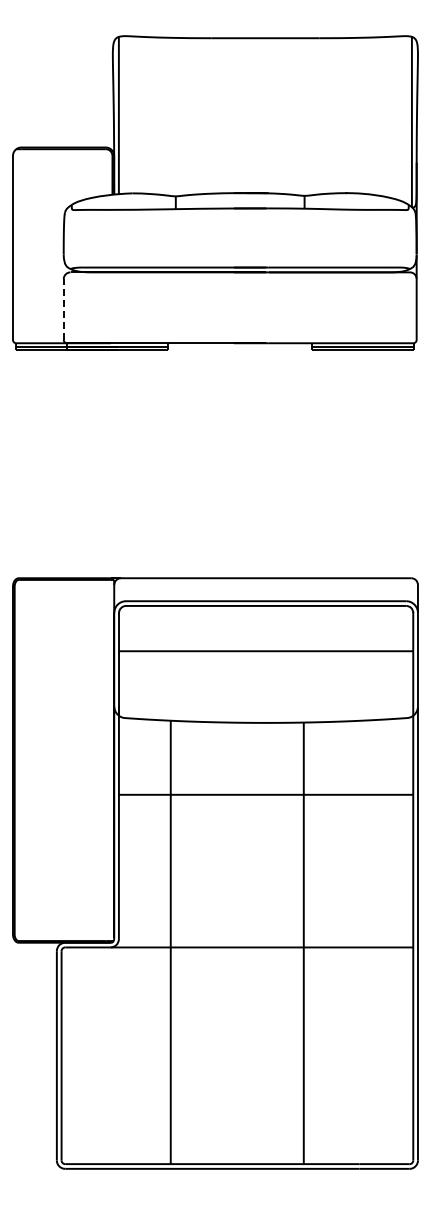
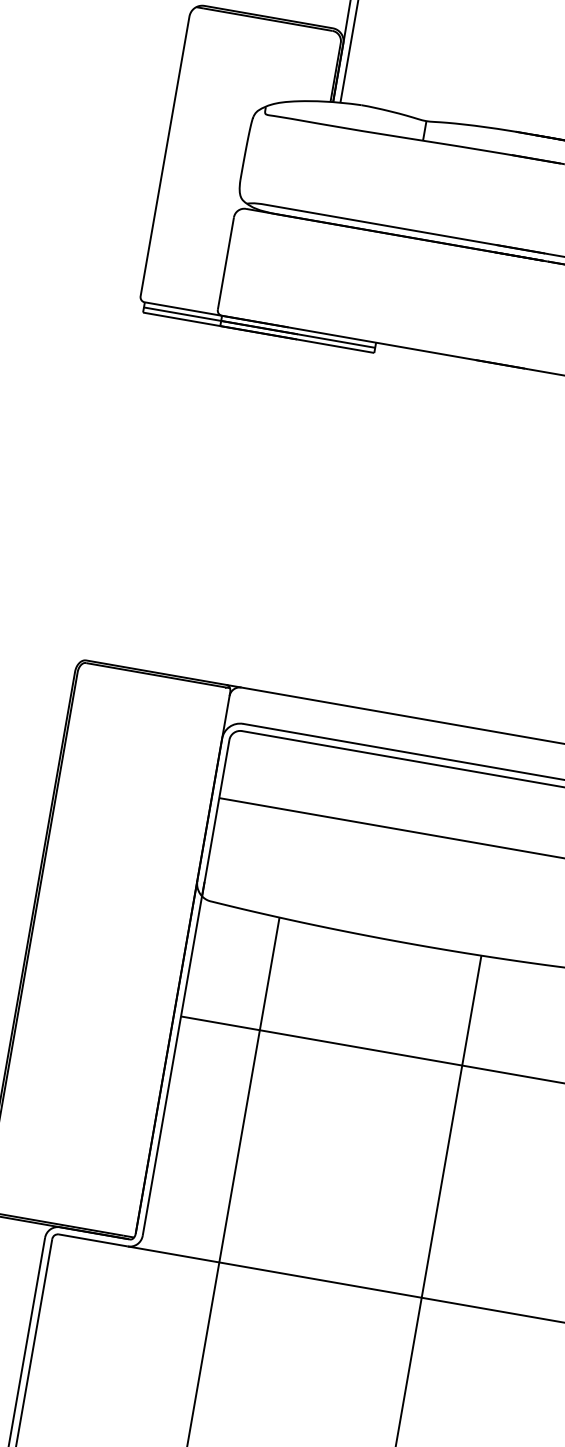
line: (63, 309) -> (225, 263), dashed -> solid

